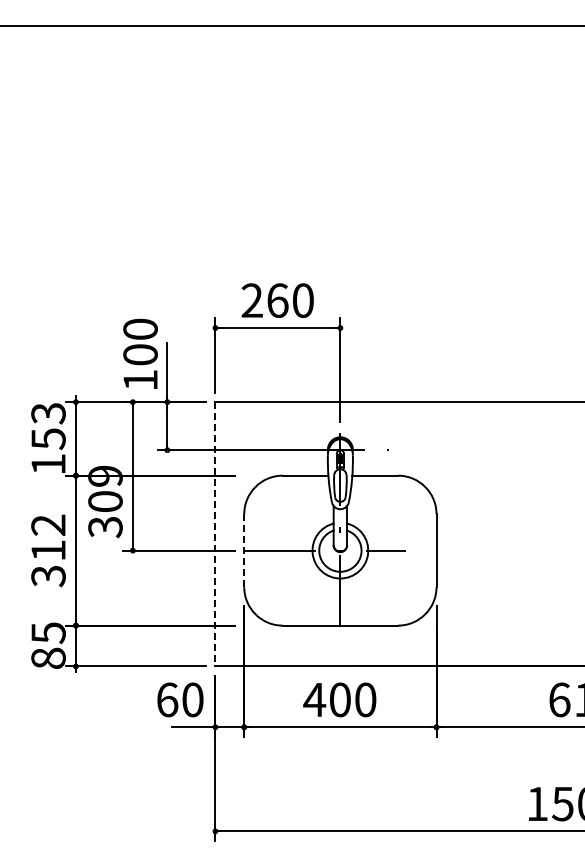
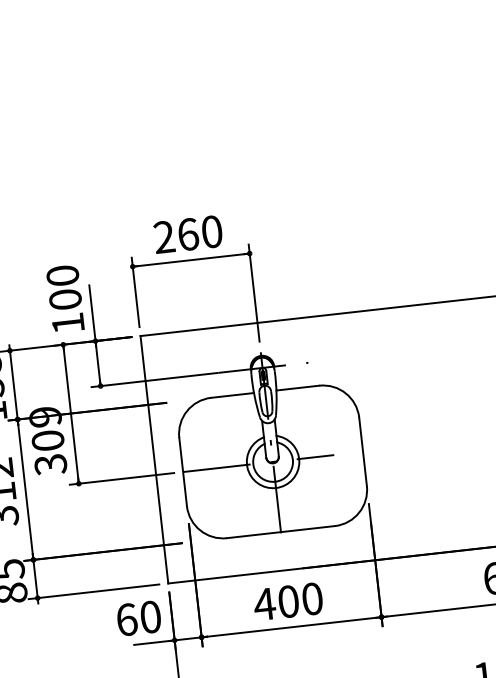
line: (215, 534) -> (154, 459), dashed -> solid
line: (244, 550) -> (183, 471), dashed -> solid

